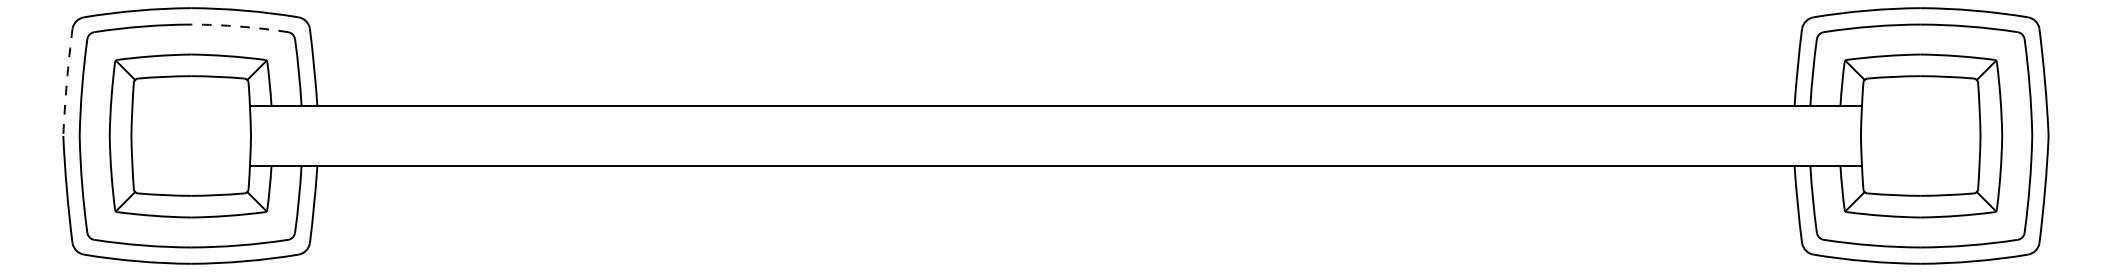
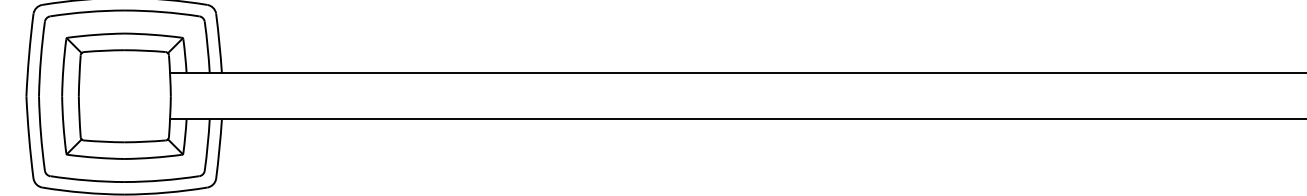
arc: (239, 26) -> (161, 12), dashed -> solid
arc: (66, 82) -> (28, 55), dashed -> solid

